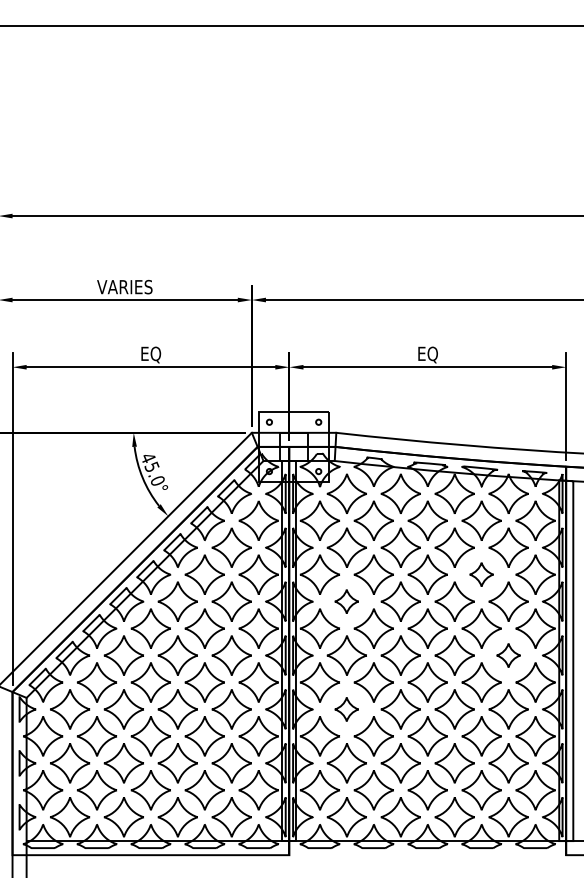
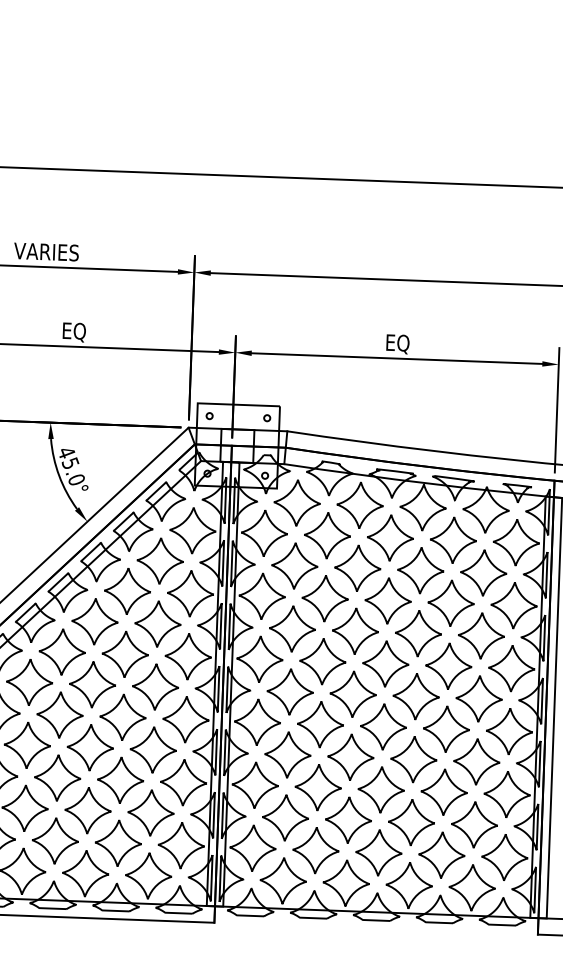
part: (481, 574) -> (450, 603), size x1.67
part: (346, 601) -> (291, 628), size x1.67
part: (508, 655) -> (478, 698), size x1.67
part: (346, 709) -> (287, 755), size x1.67

